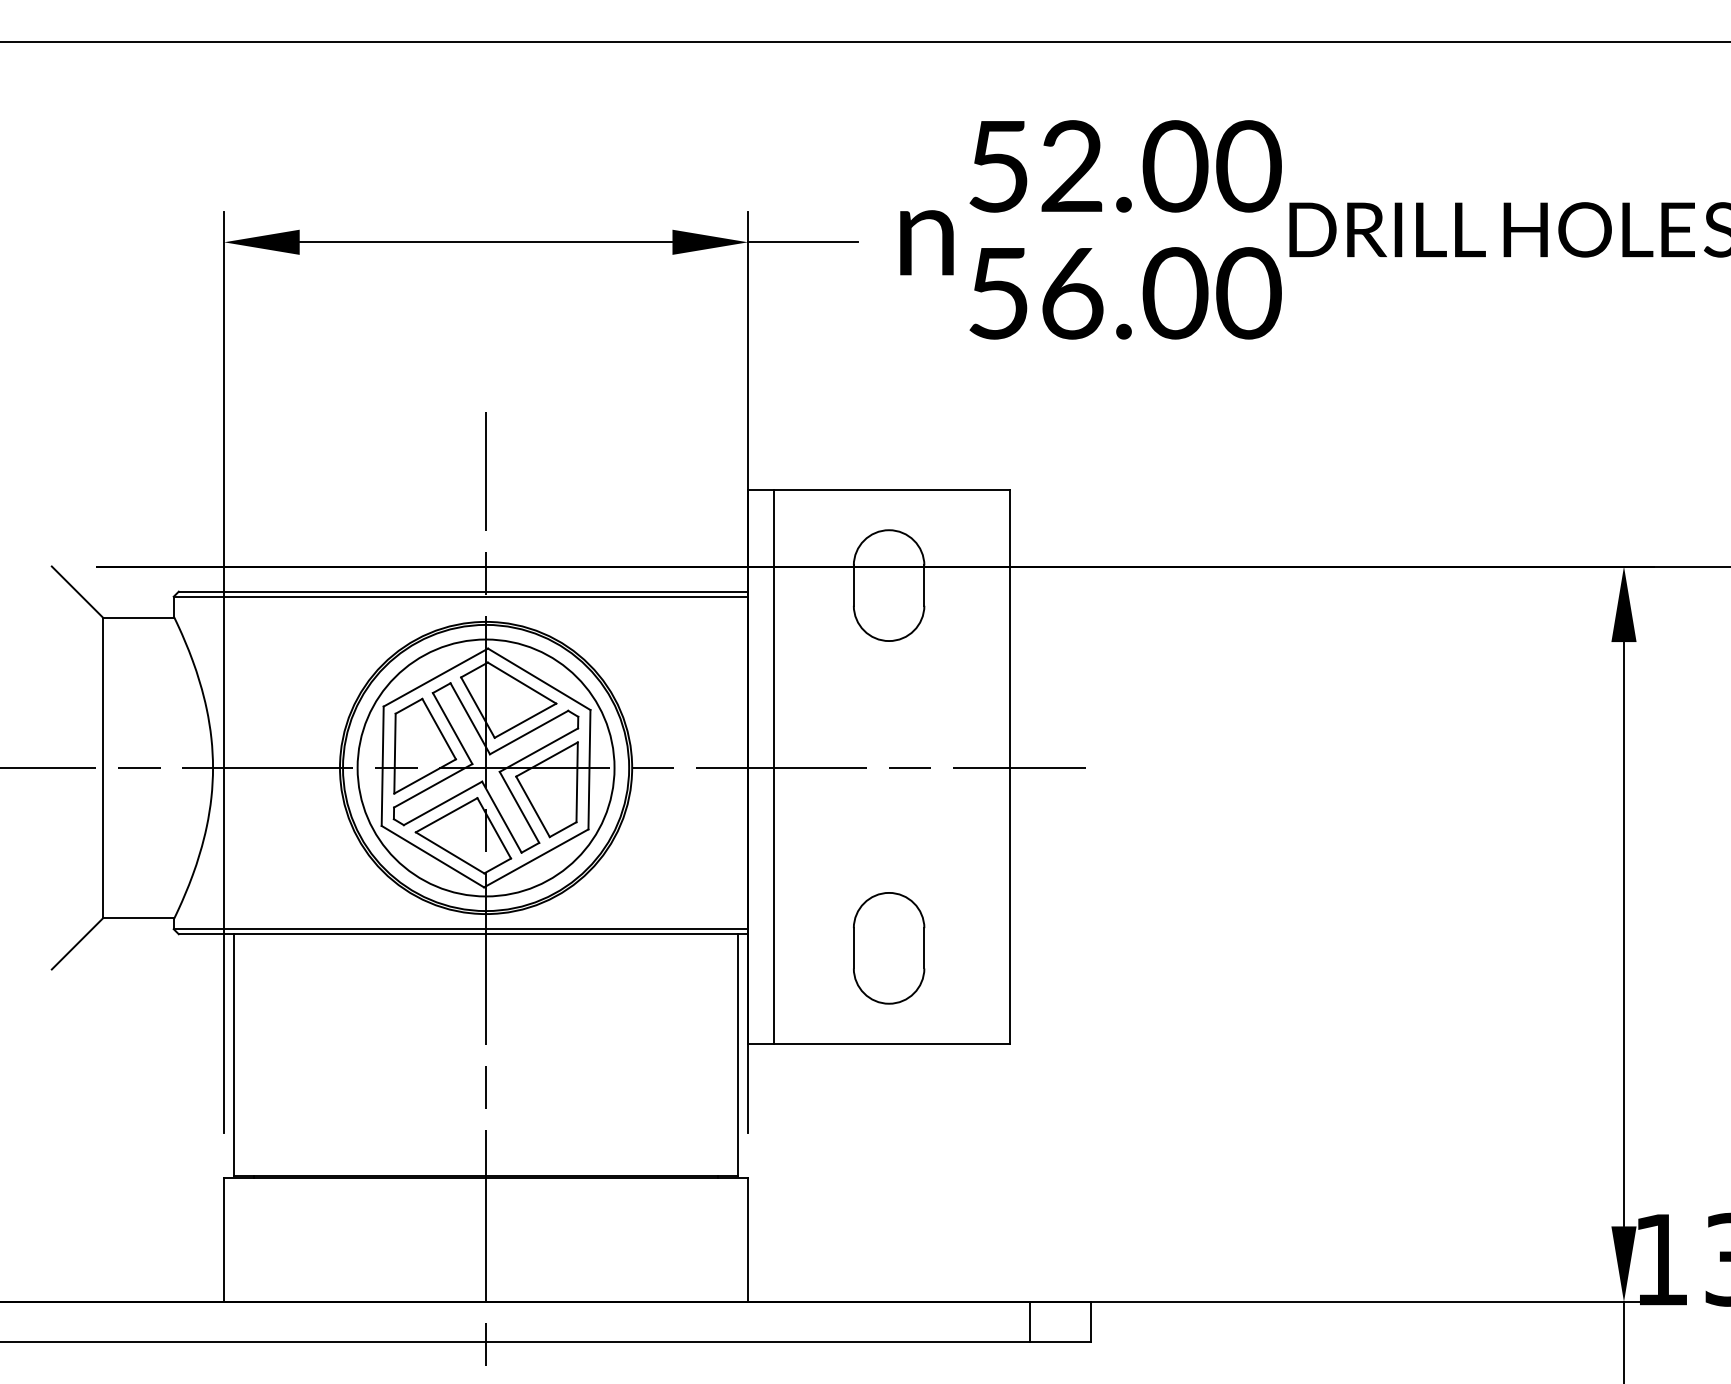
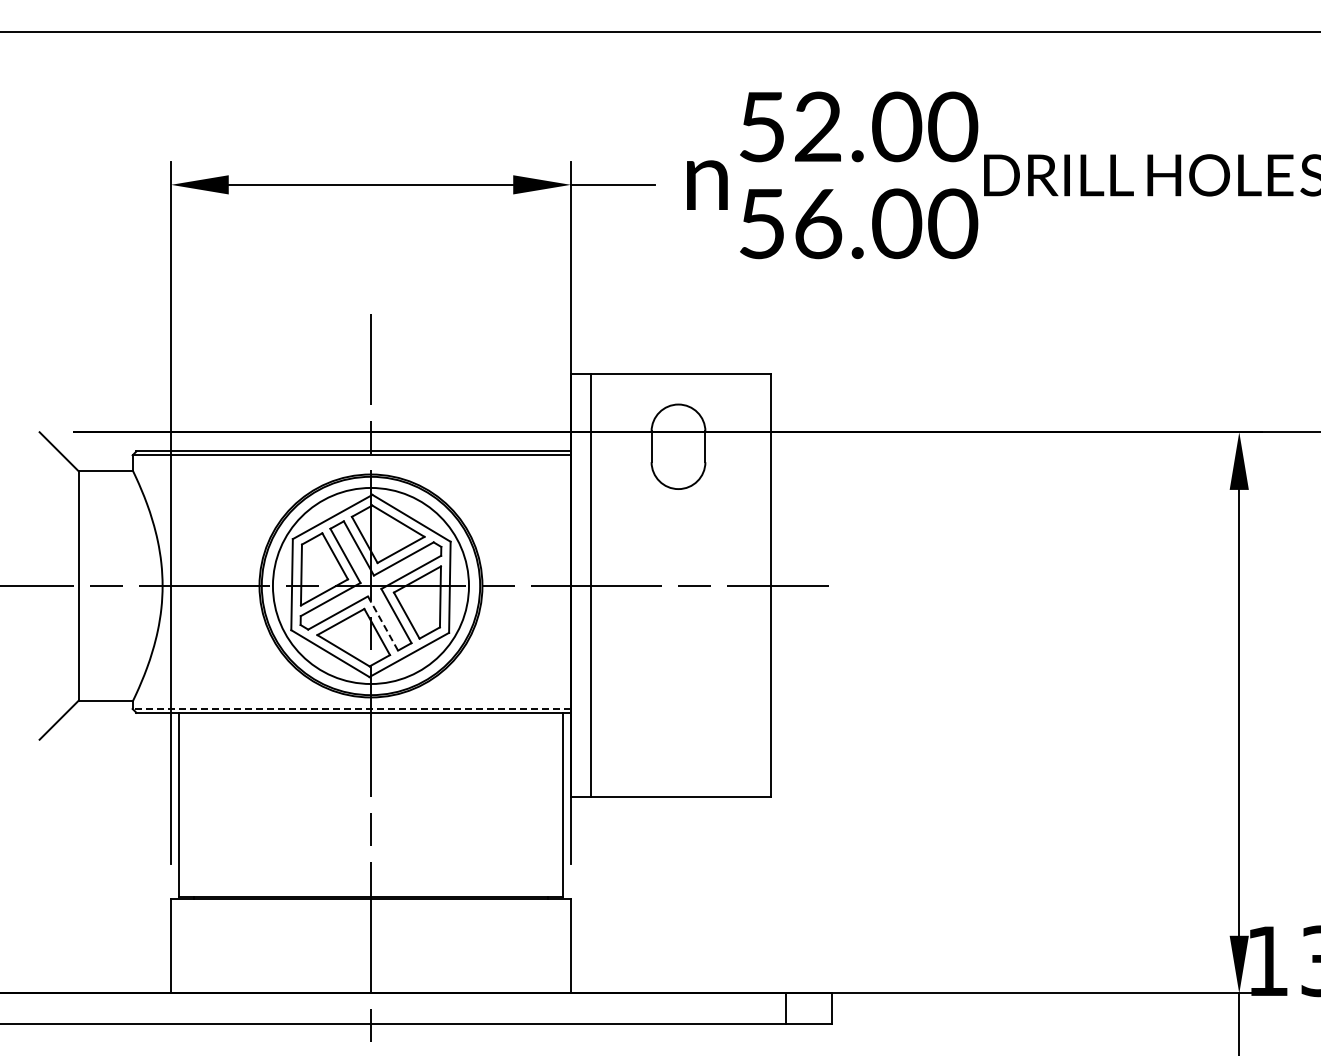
line: (502, 817) -> (383, 623), solid -> dashed
line: (460, 928) -> (351, 708), solid -> dashed
part: (889, 948) -> (678, 723), removed

